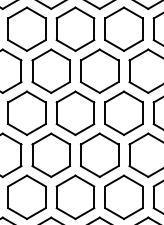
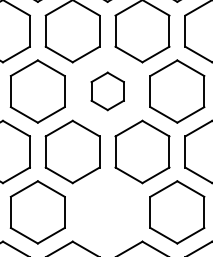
part: (99, 70) -> (107, 90), size x0.6
part: (99, 155) -> (107, 212), removed

